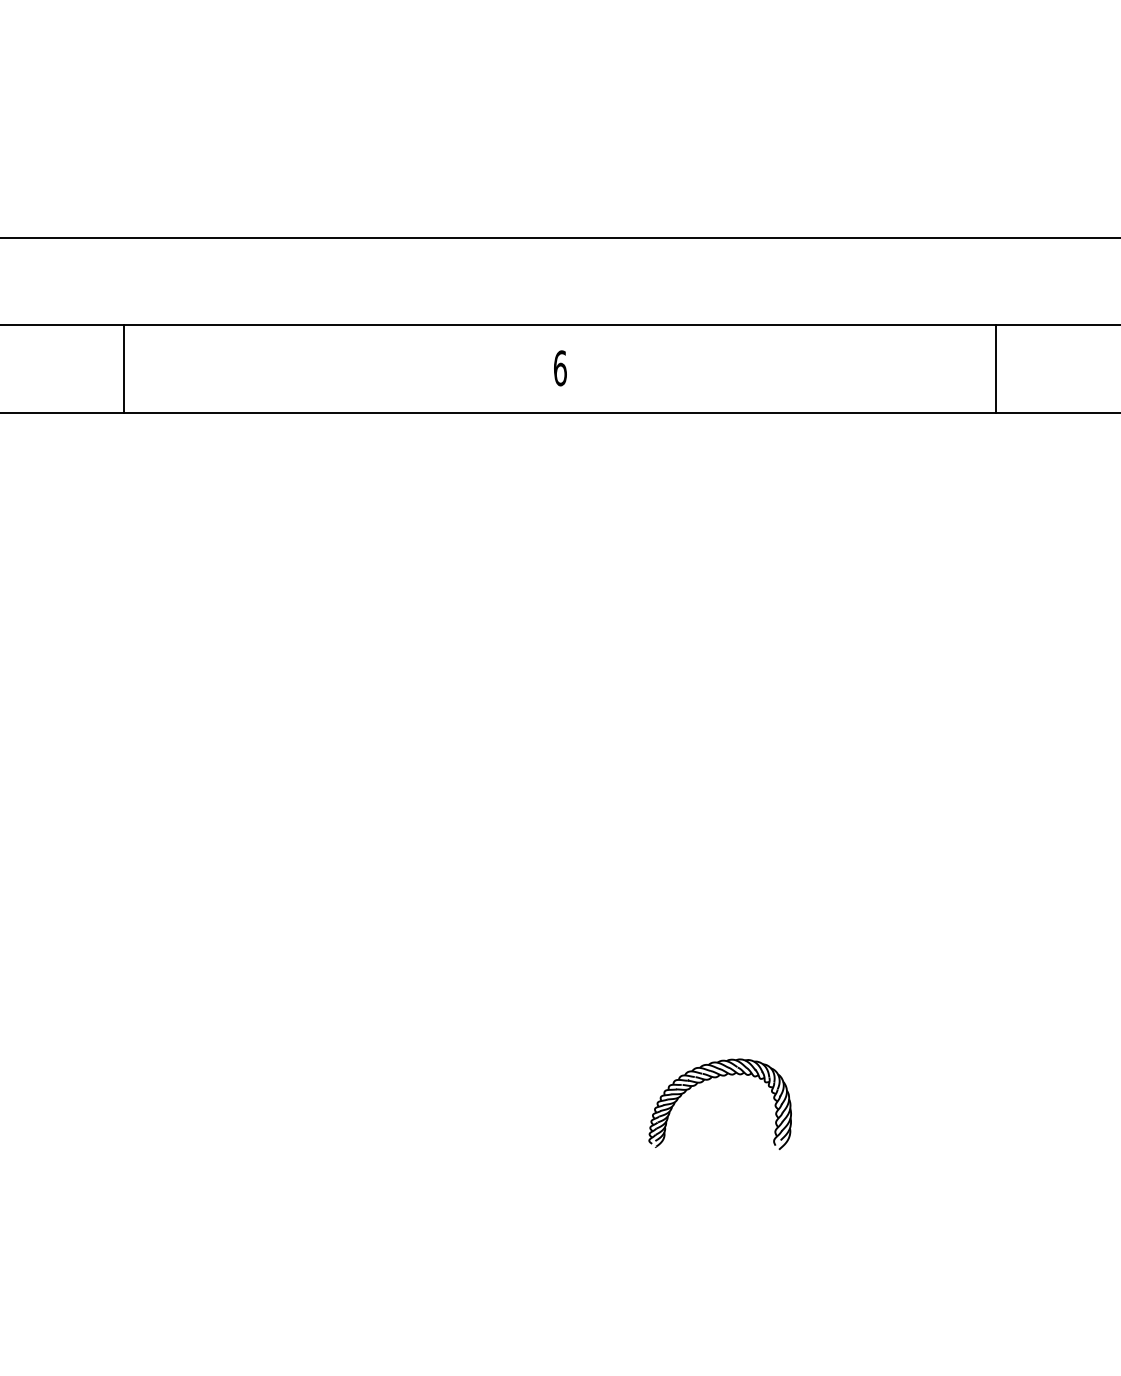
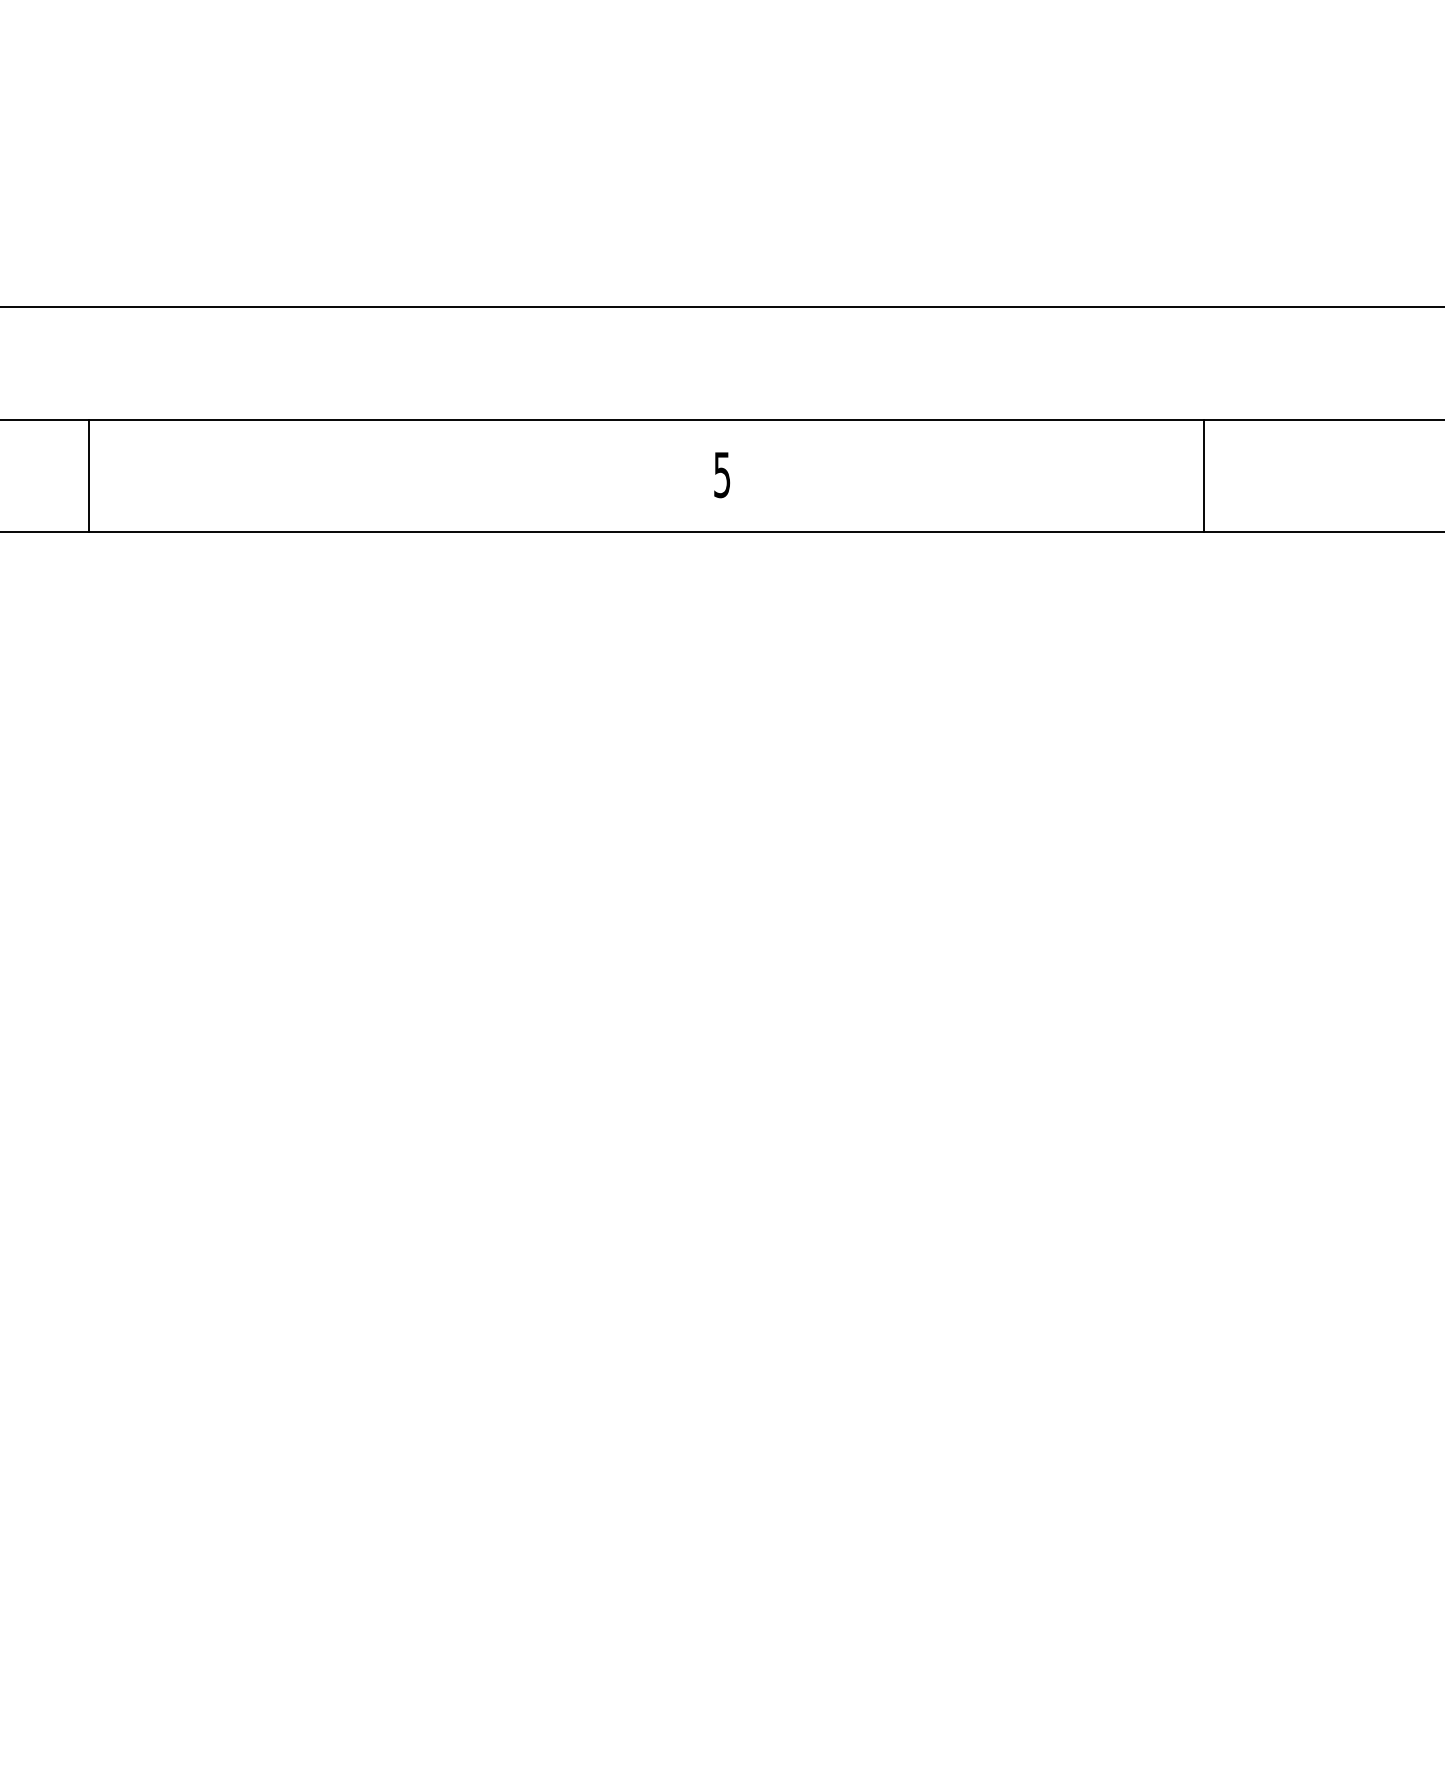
line: (123, 368) -> (89, 475), moved
text: (560, 368) -> (722, 474), 6 -> 5
line: (996, 368) -> (1204, 475), moved
part: (709, 1080) -> (914, 1392), removed

